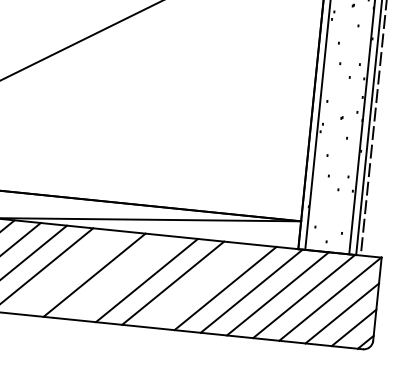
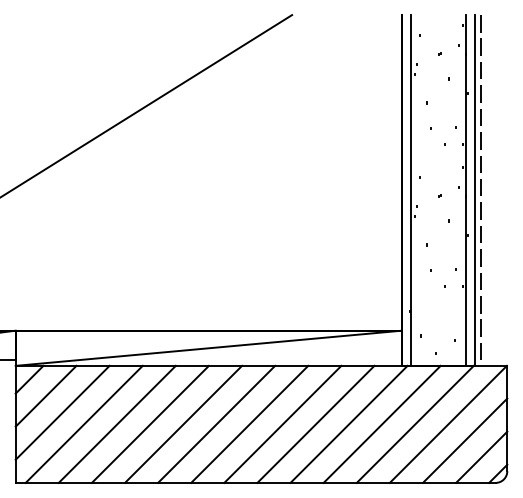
line: (67, 271) -> (116, 423), added
line: (120, 277) -> (183, 423), added
line: (199, 285) -> (282, 423), added

